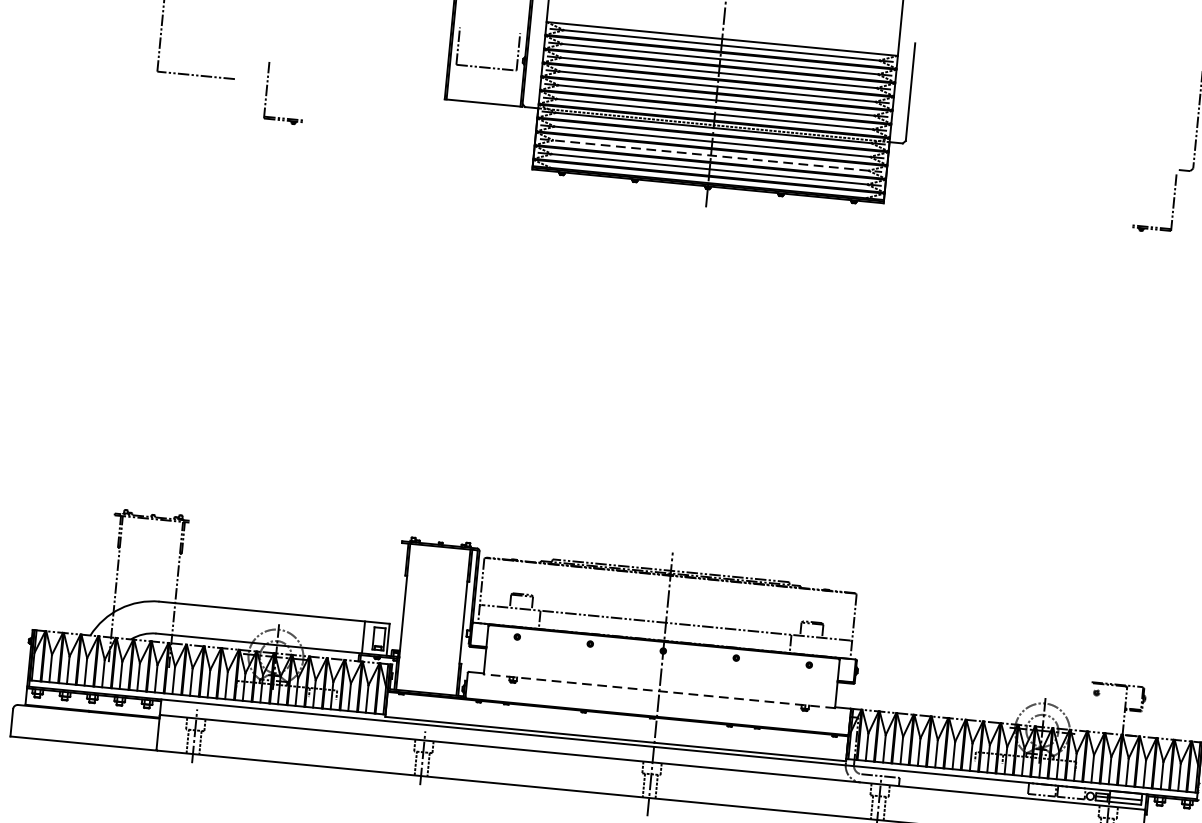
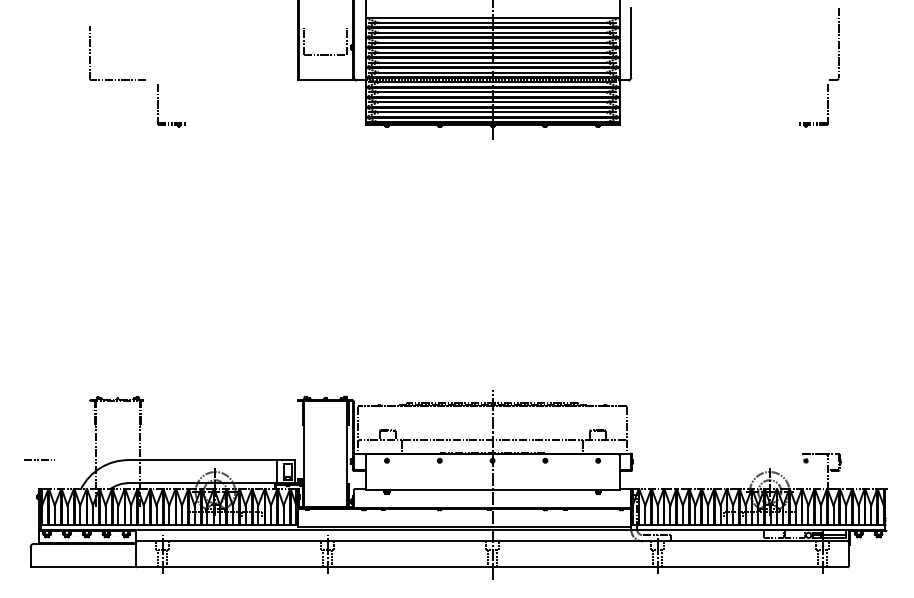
part: (267, 92) -> (158, 105), moved
line: (710, 155) -> (492, 102), dashed -> solid
line: (36, 590) -> (39, 460), added
line: (659, 690) -> (492, 489), dashed -> solid

